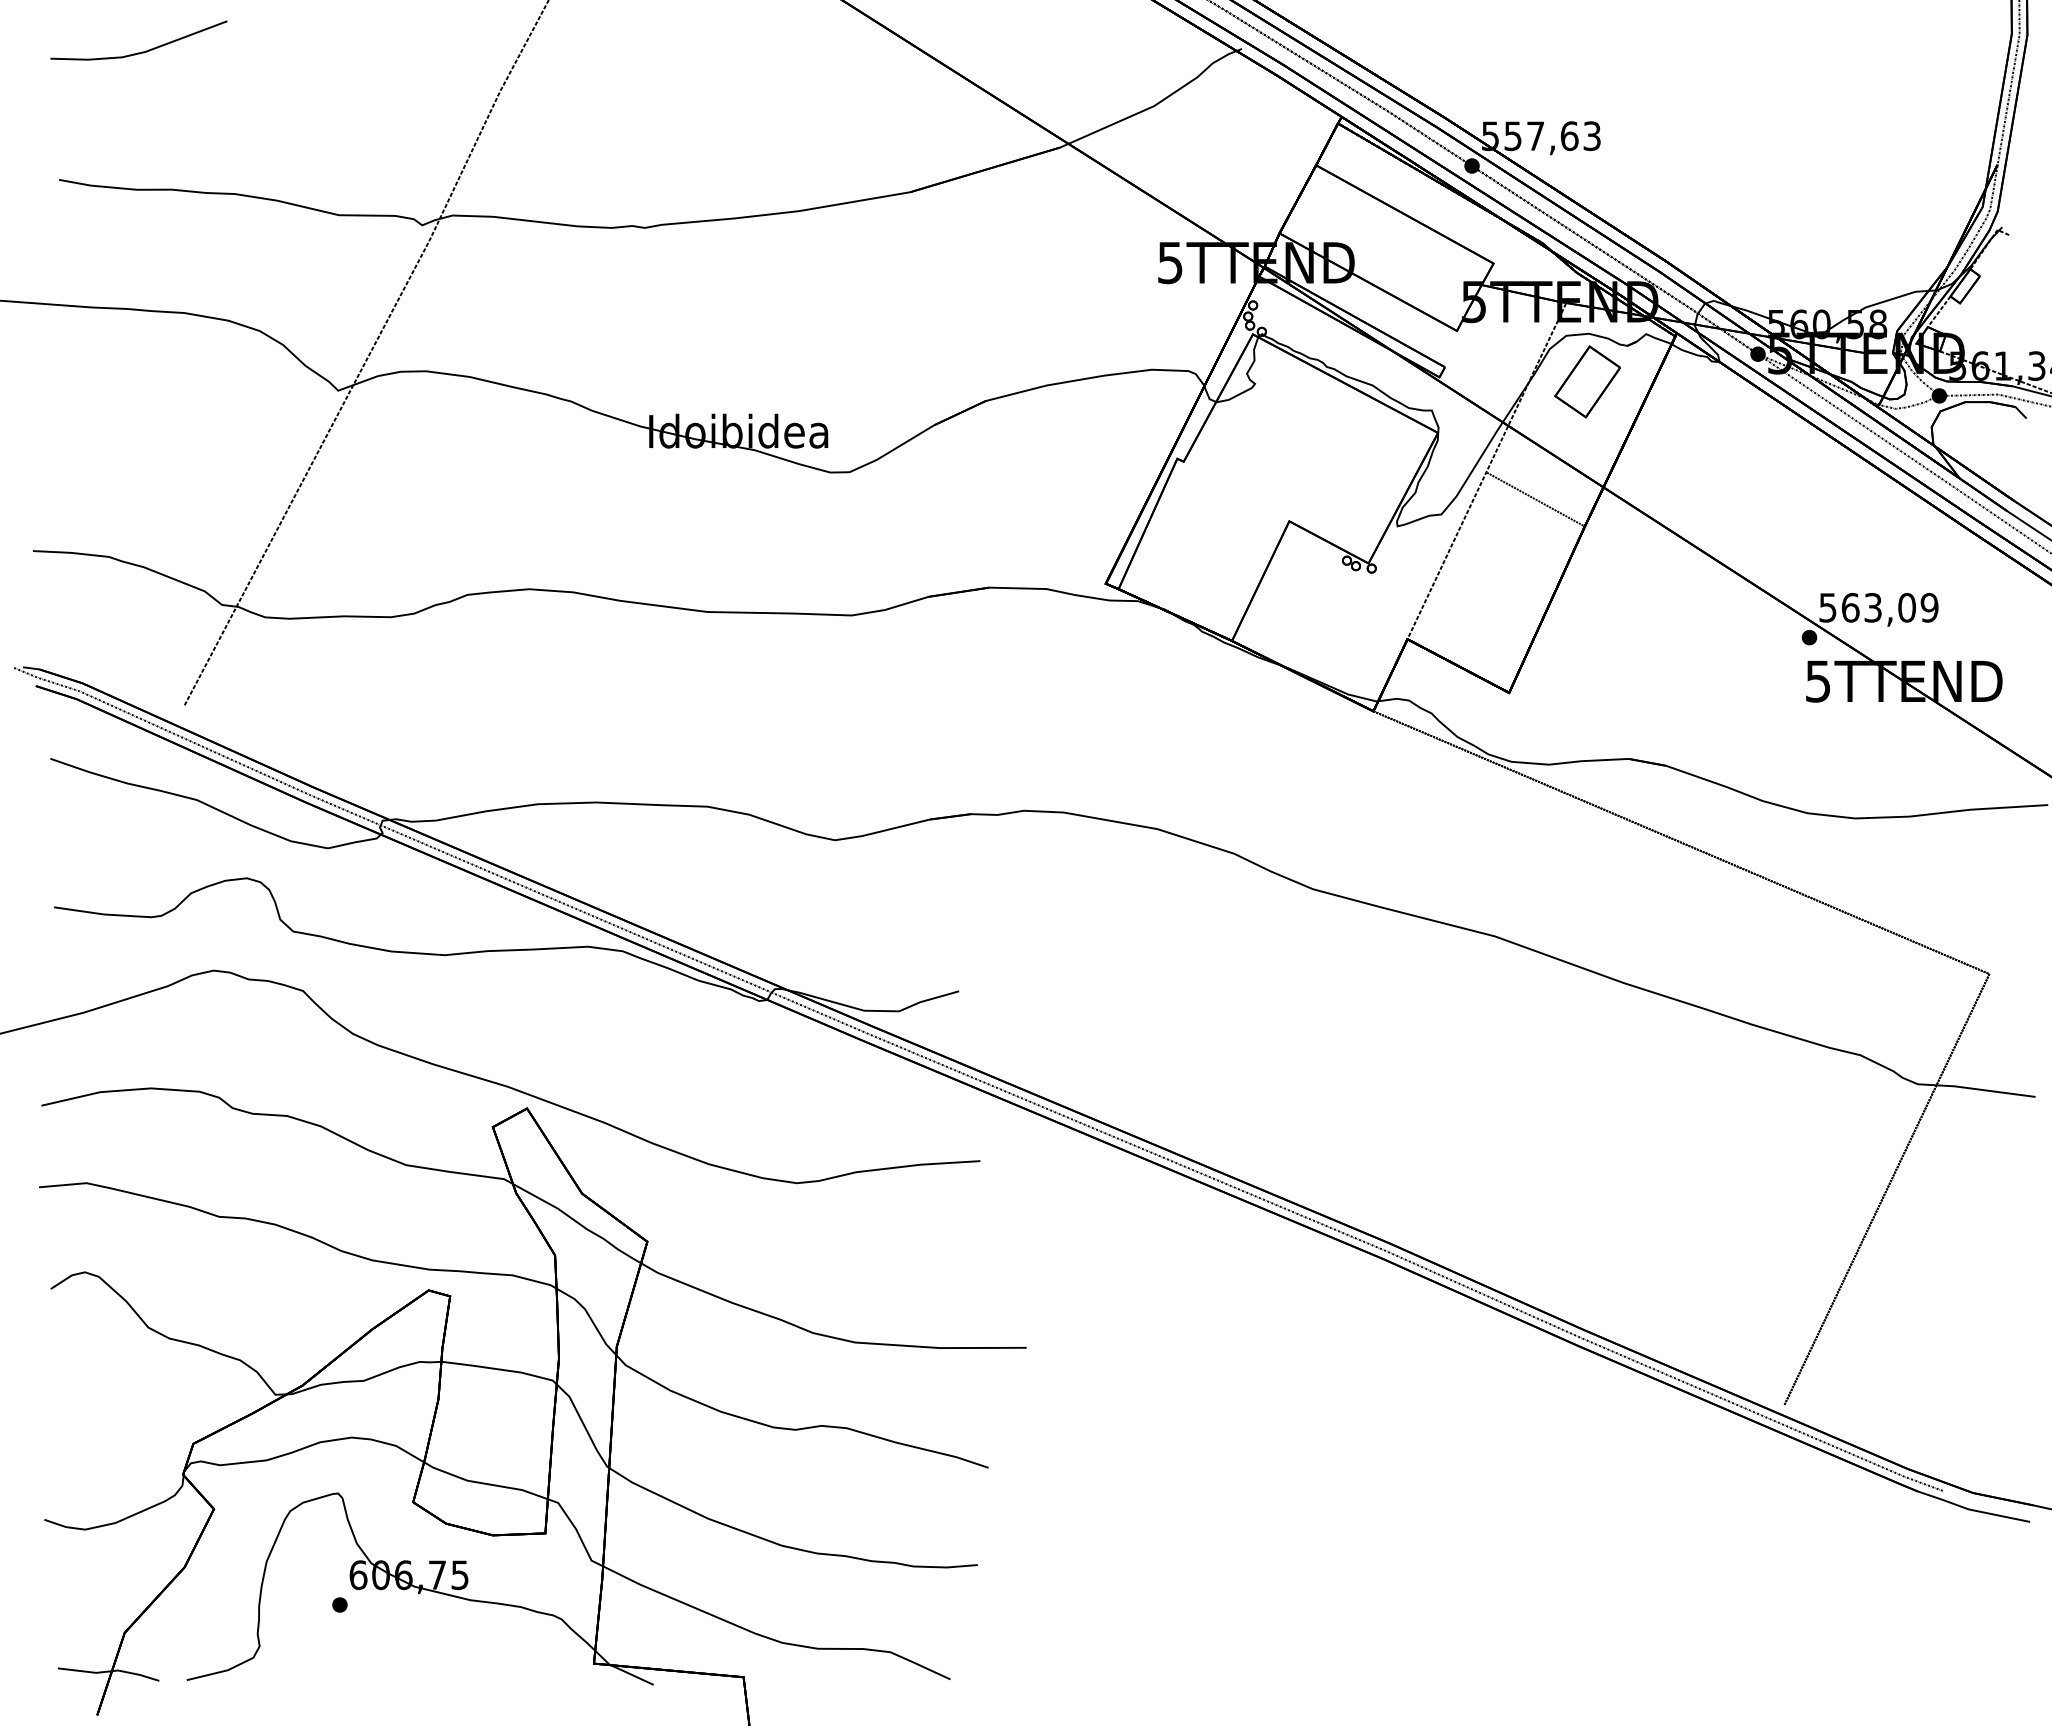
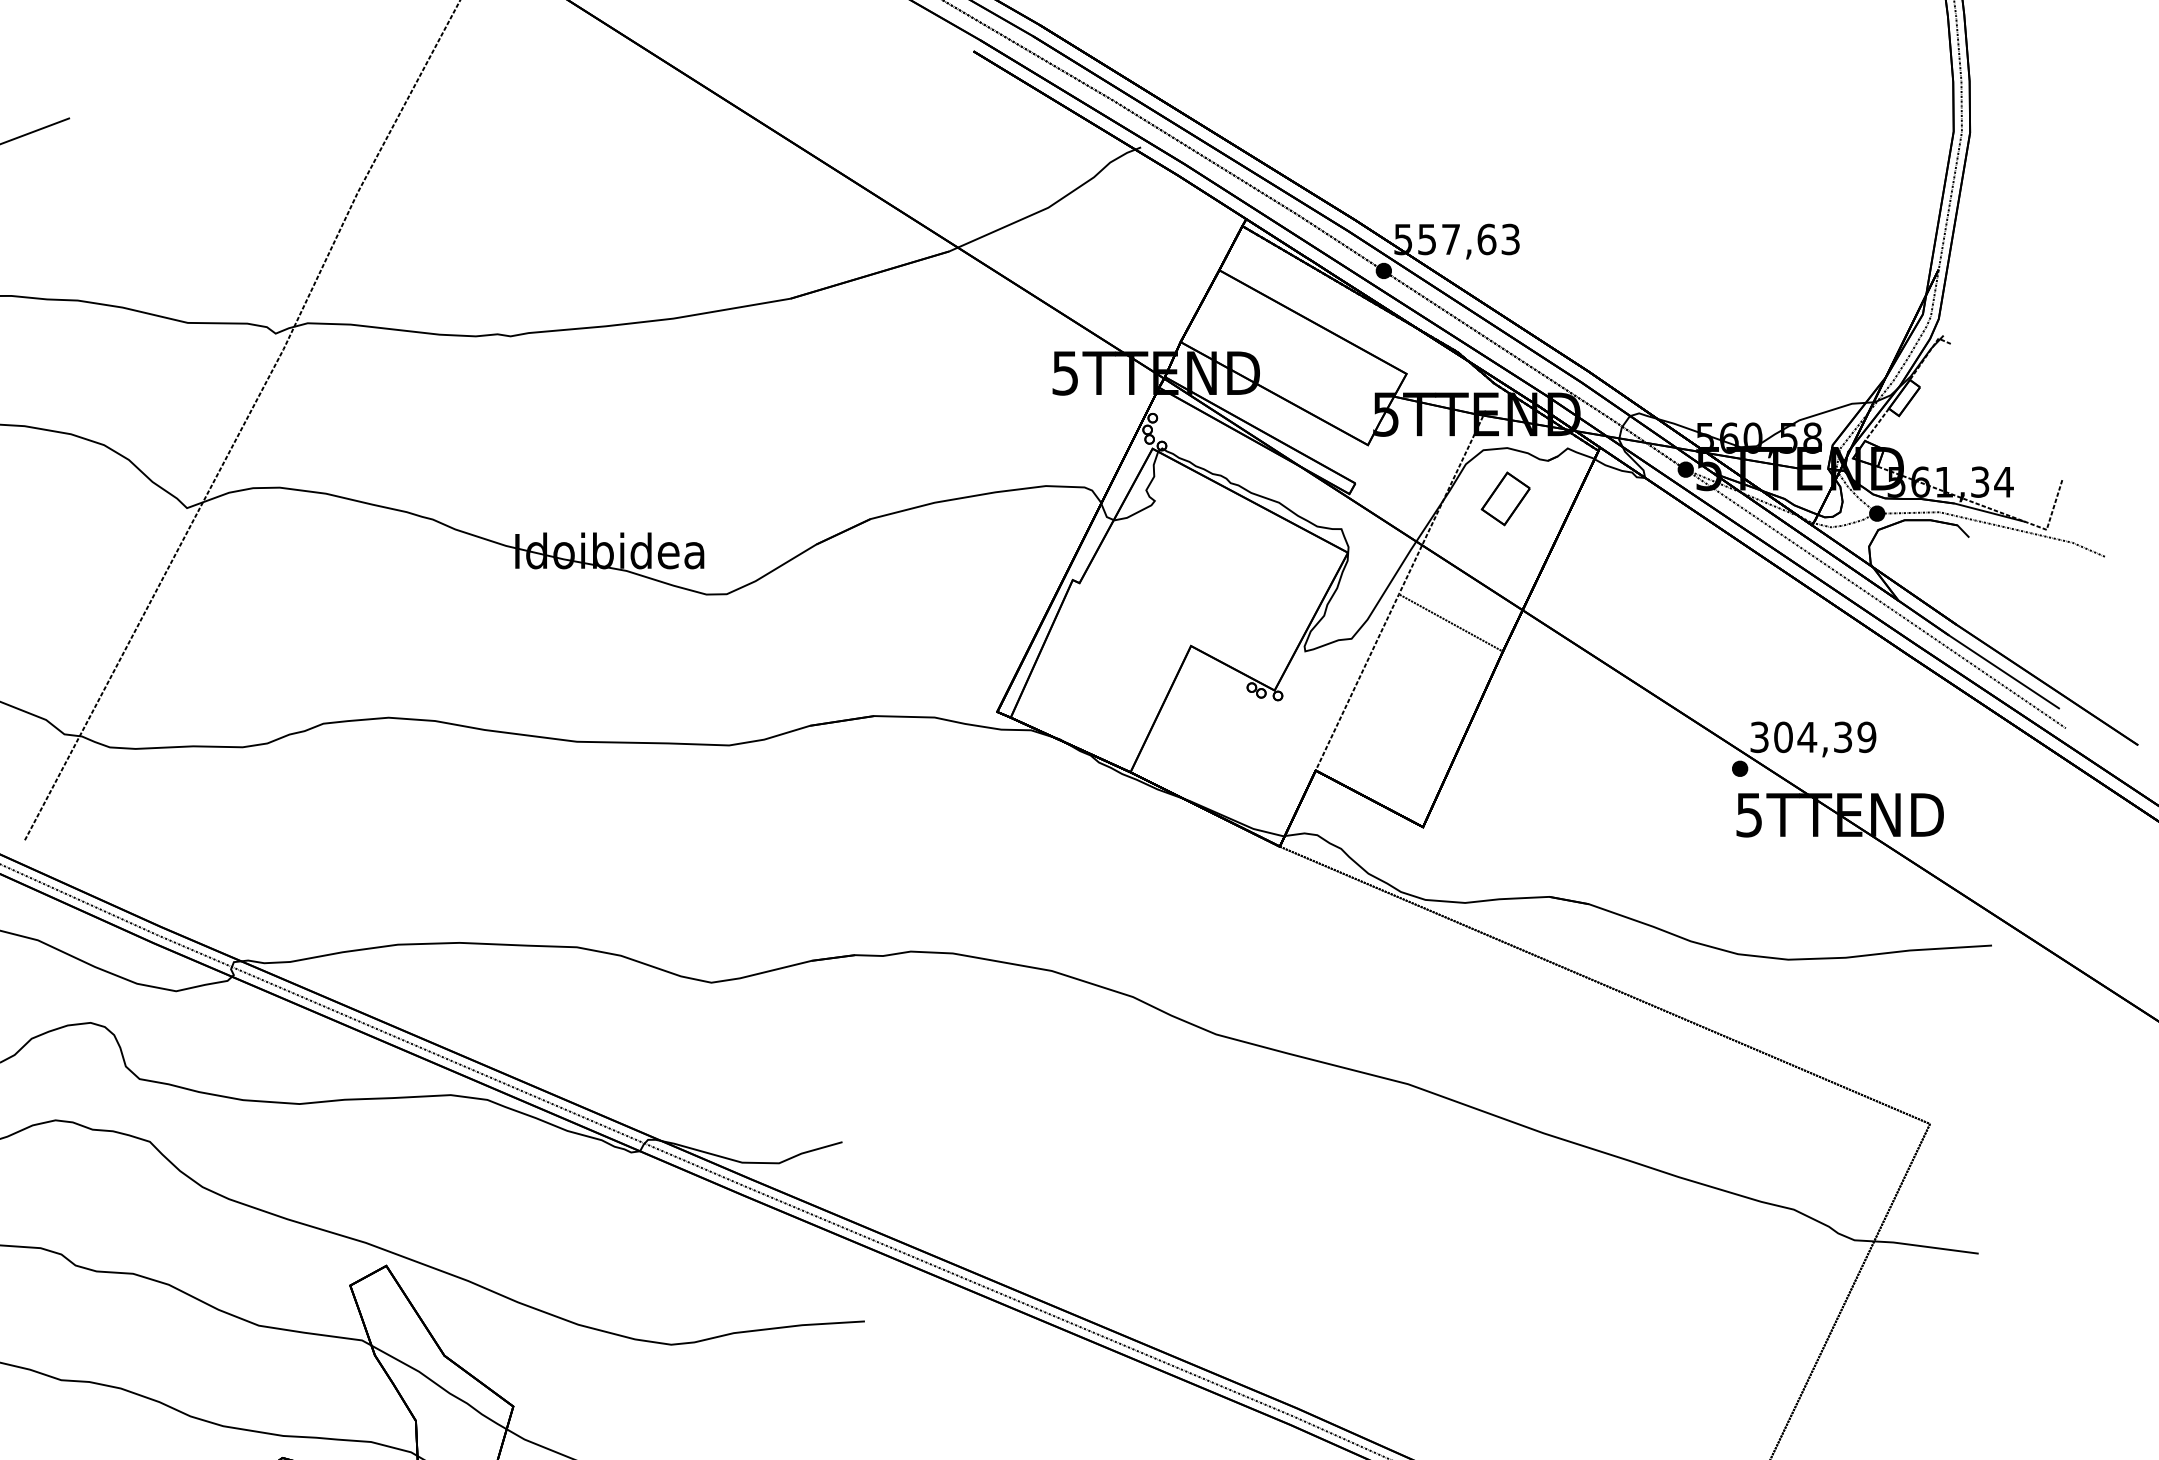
part: (1587, 381) -> (1505, 498), size x0.7
text: (1868, 607) -> (1802, 737), 563,09 -> 304,39

